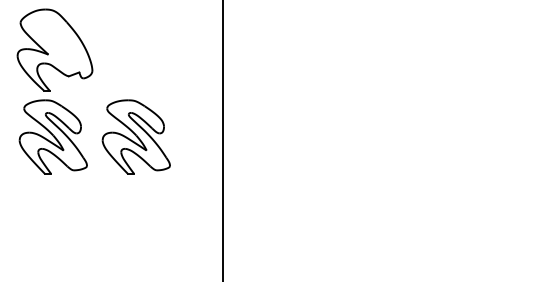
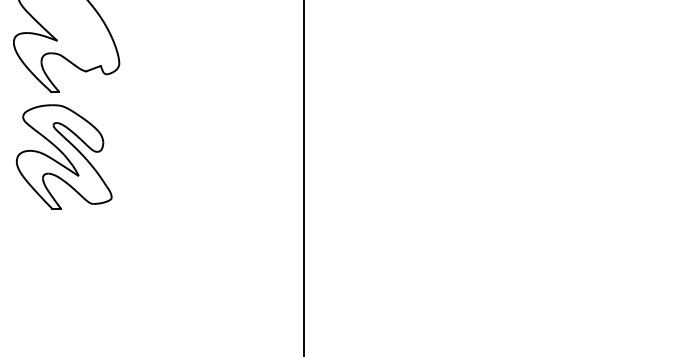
part: (135, 136) -> (180, 156), removed

